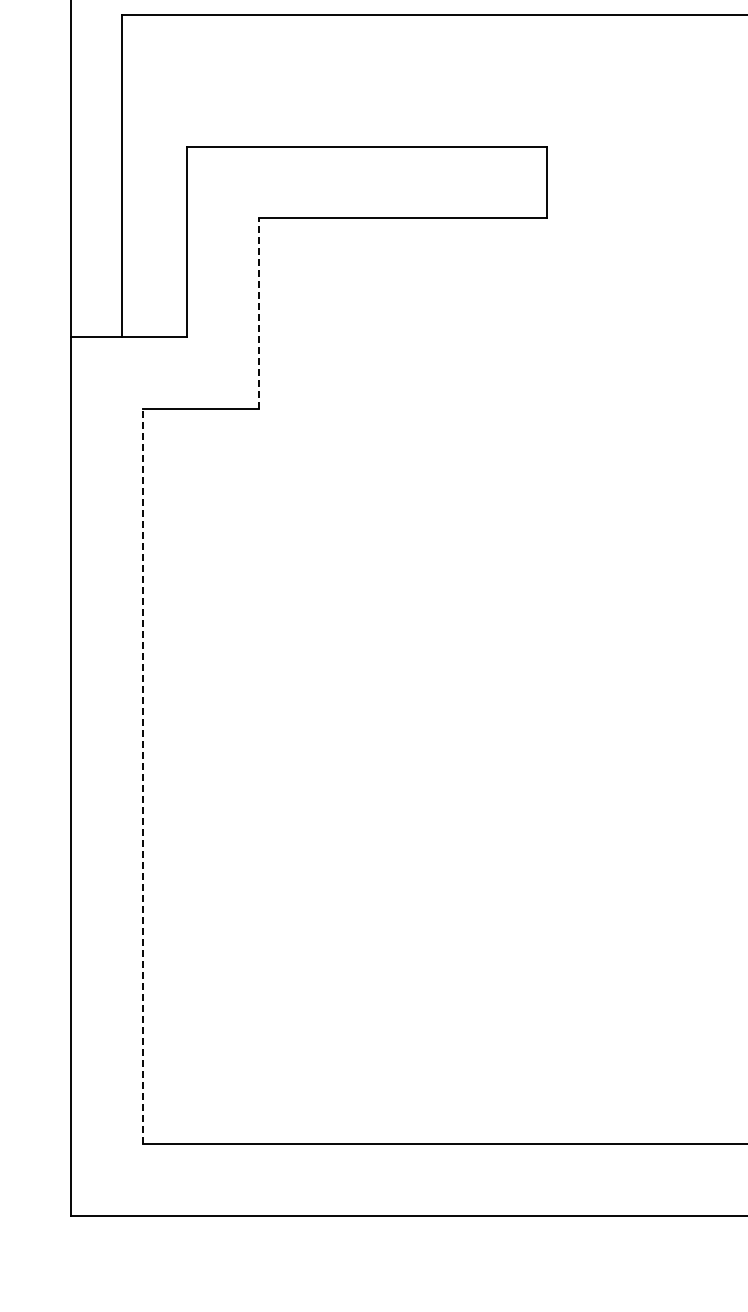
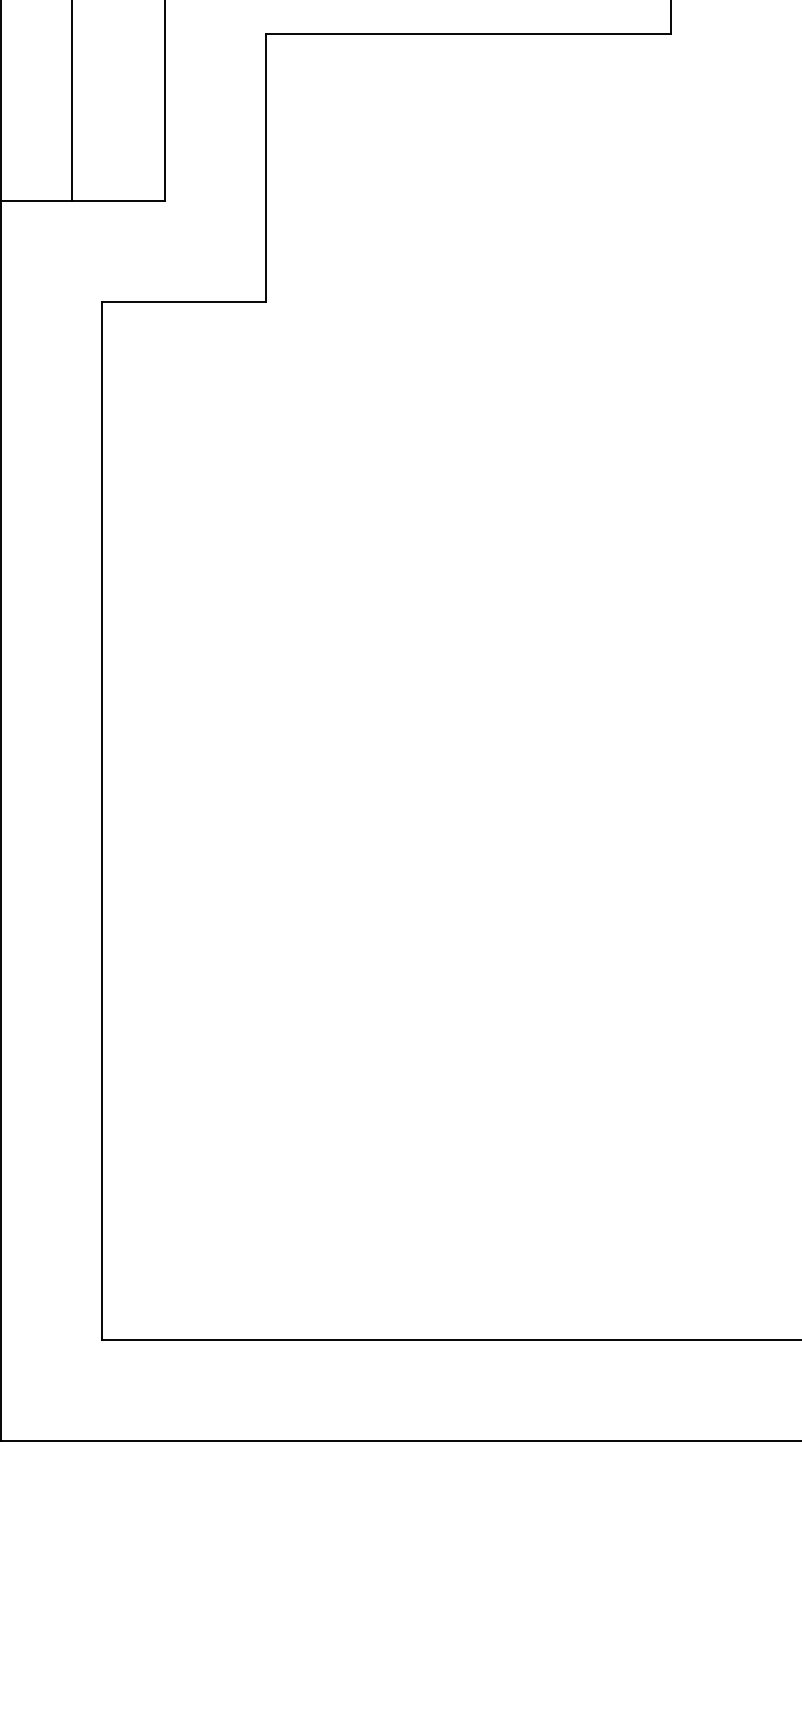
line: (259, 313) -> (266, 167), dashed -> solid
line: (142, 776) -> (101, 820), dashed -> solid

